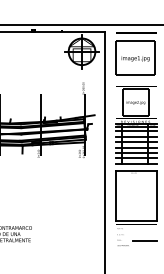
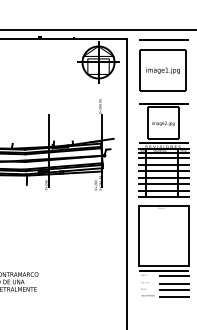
line: (145, 229) -> (174, 276), added
line: (145, 235) -> (174, 283), added
line: (145, 246) -> (174, 296), added

